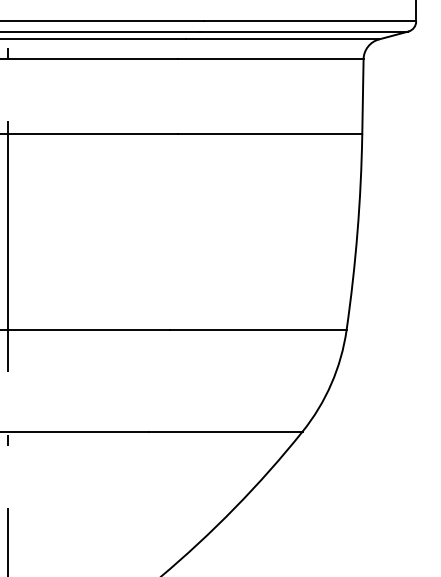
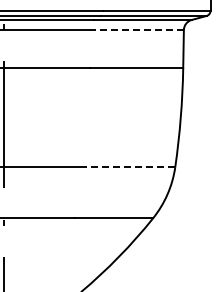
line: (271, 60) -> (137, 30), solid -> dashed
line: (258, 330) -> (130, 167), solid -> dashed

